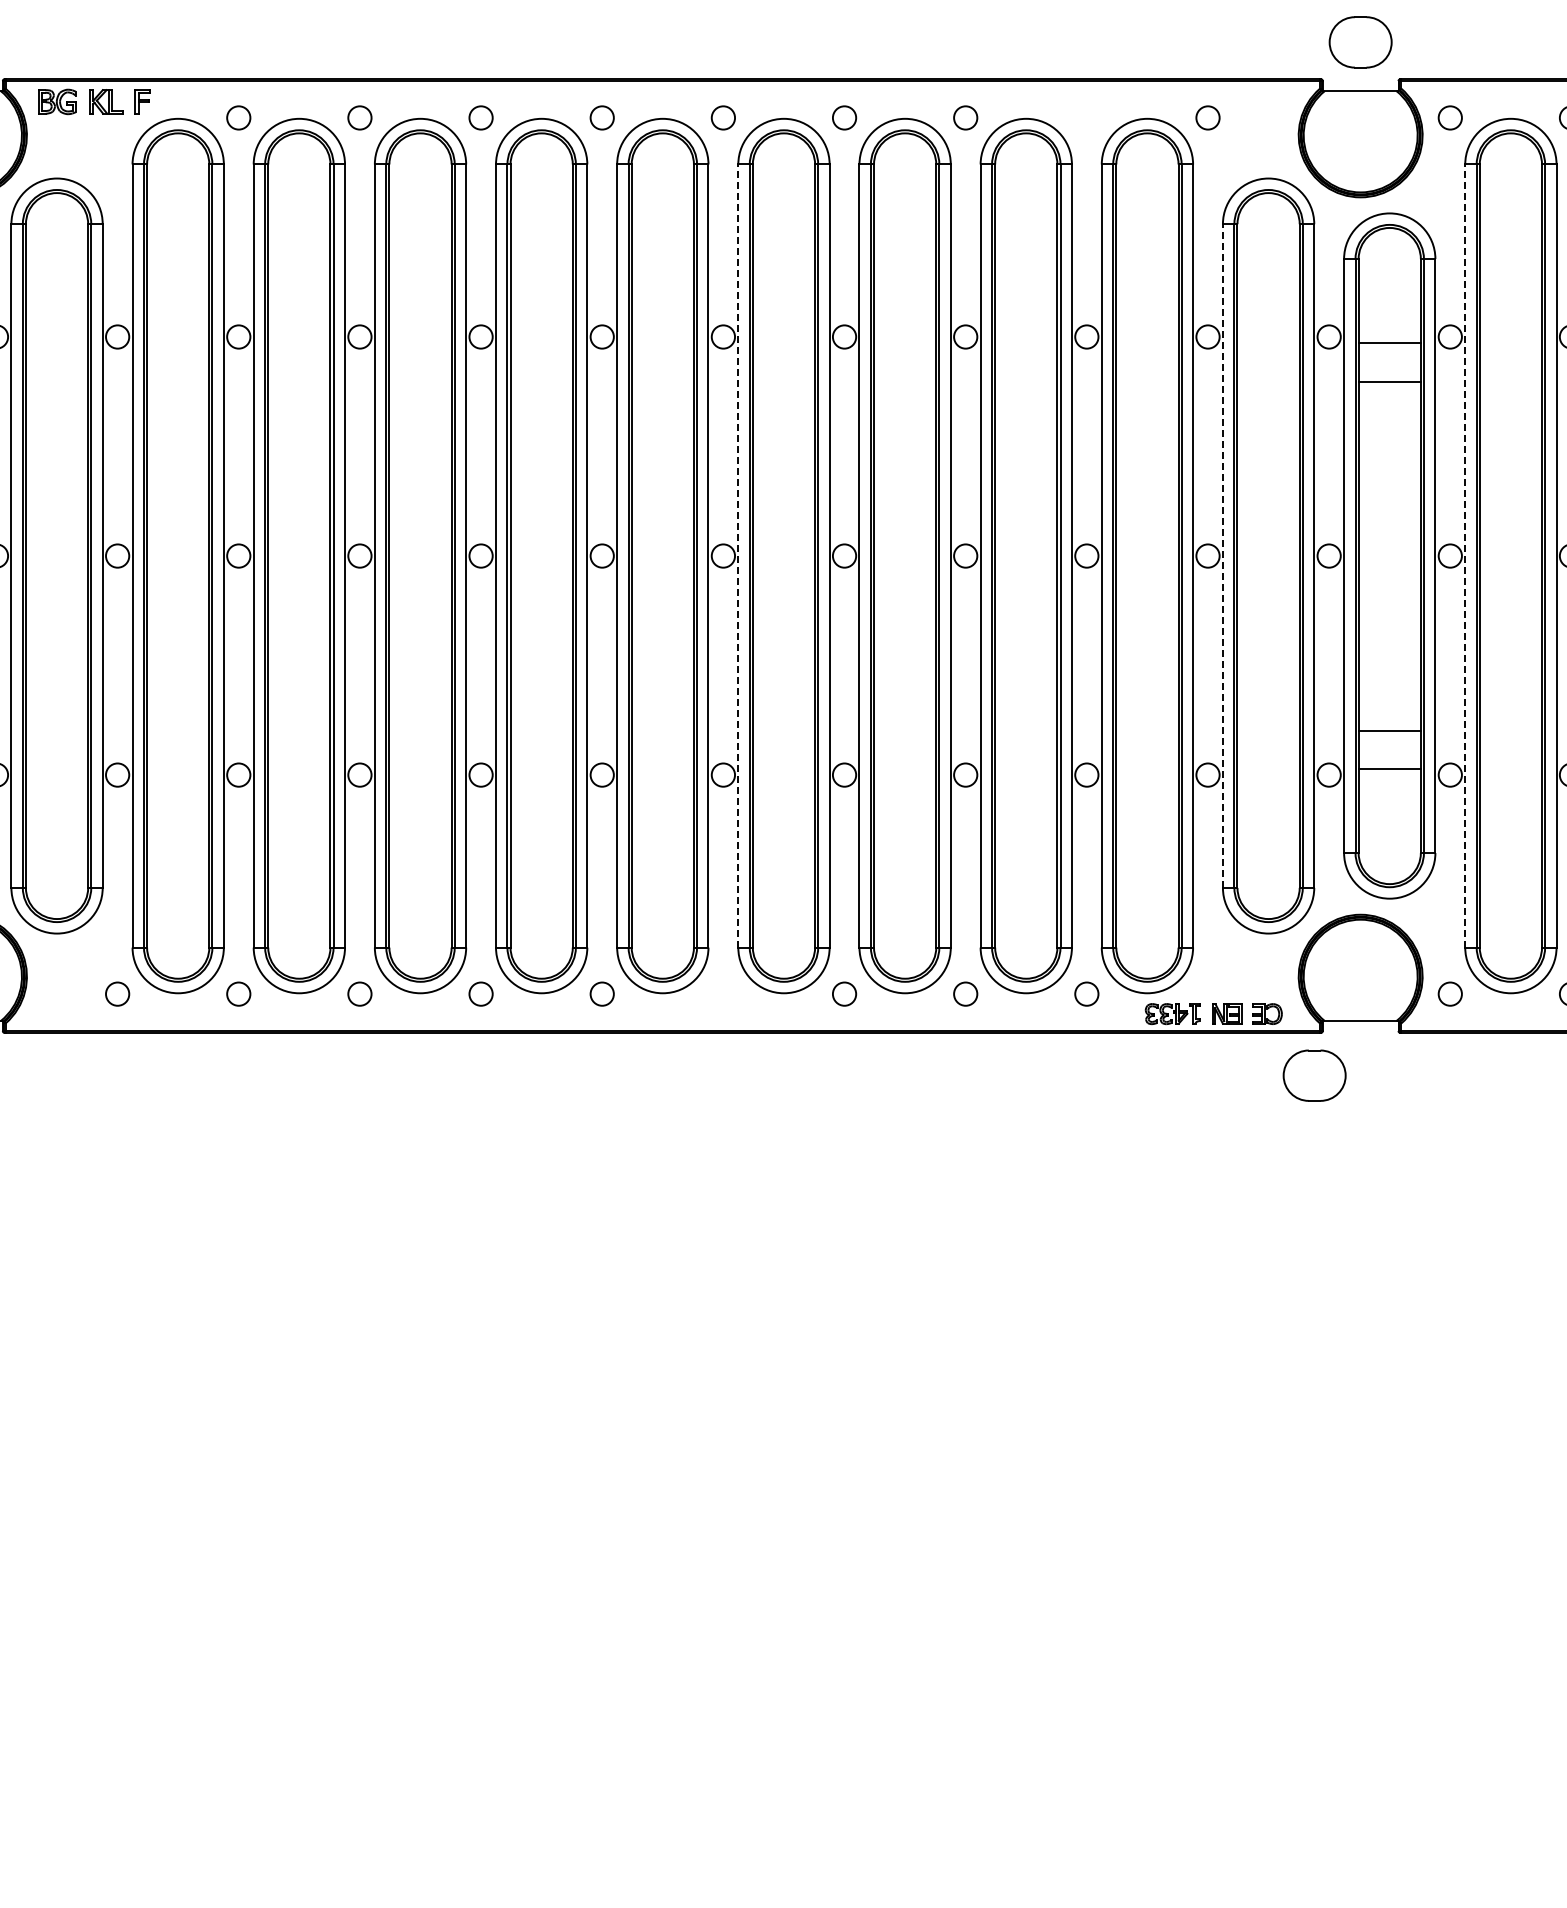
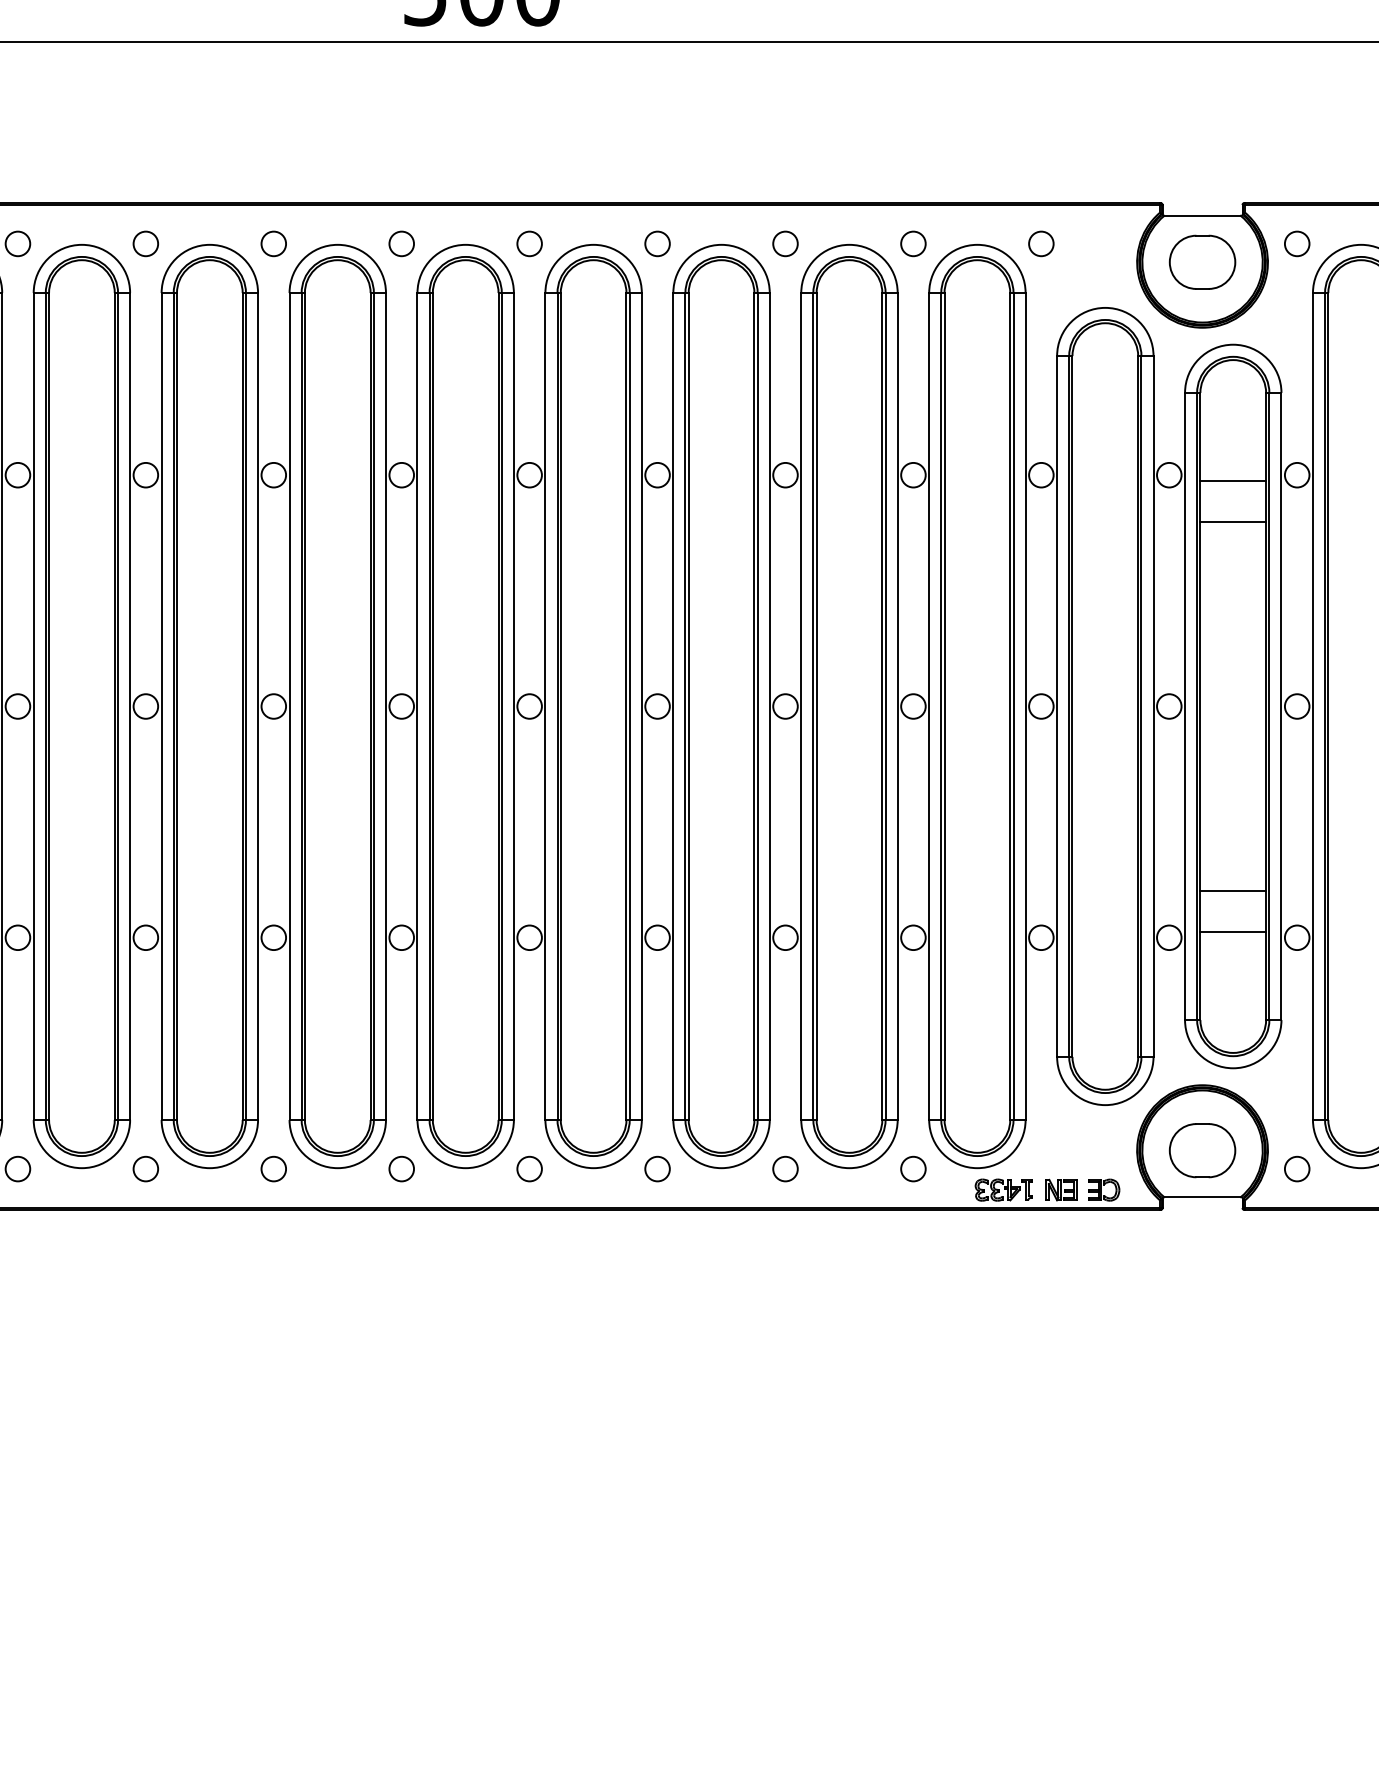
part: (1360, 42) -> (1202, 262), moved
circle: (1086, 117) -> (913, 243), added
line: (738, 556) -> (545, 706), dashed -> solid
line: (1222, 556) -> (1056, 706), dashed -> solid
line: (1465, 556) -> (1313, 706), dashed -> solid
circle: (722, 993) -> (528, 1168), added
part: (1314, 1075) -> (1202, 1150), moved

